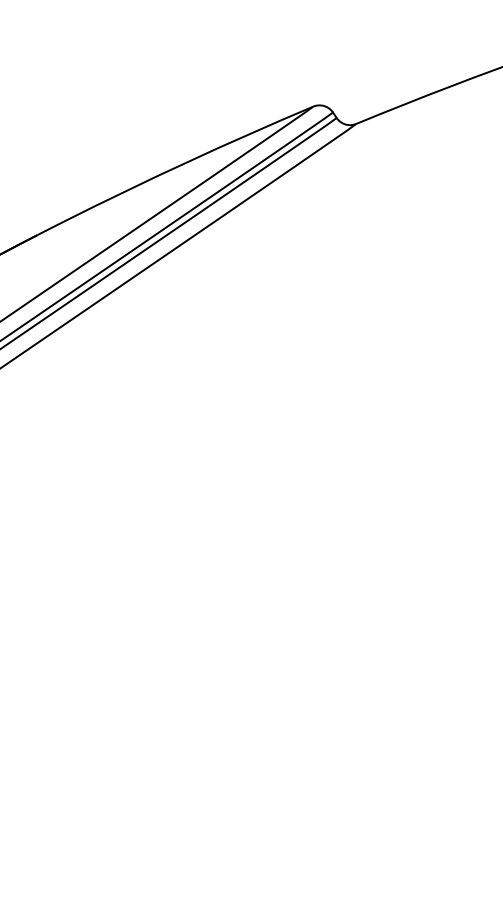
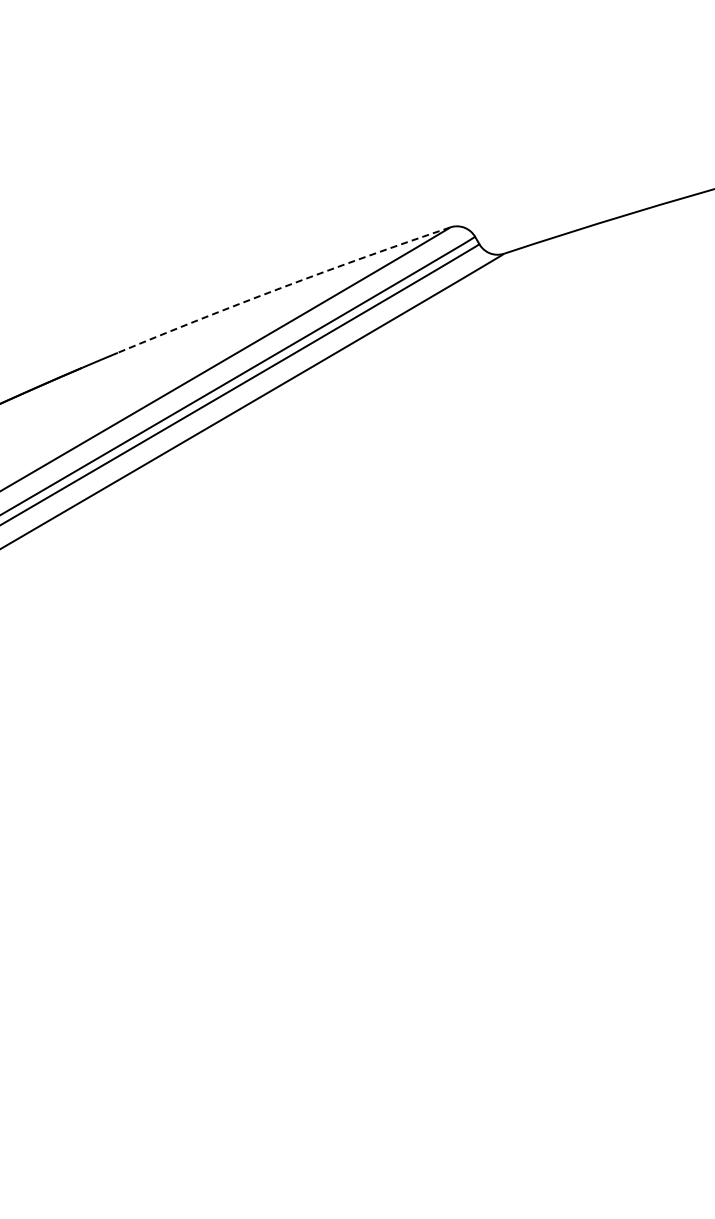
arc: (187, 162) -> (282, 287), solid -> dashed

